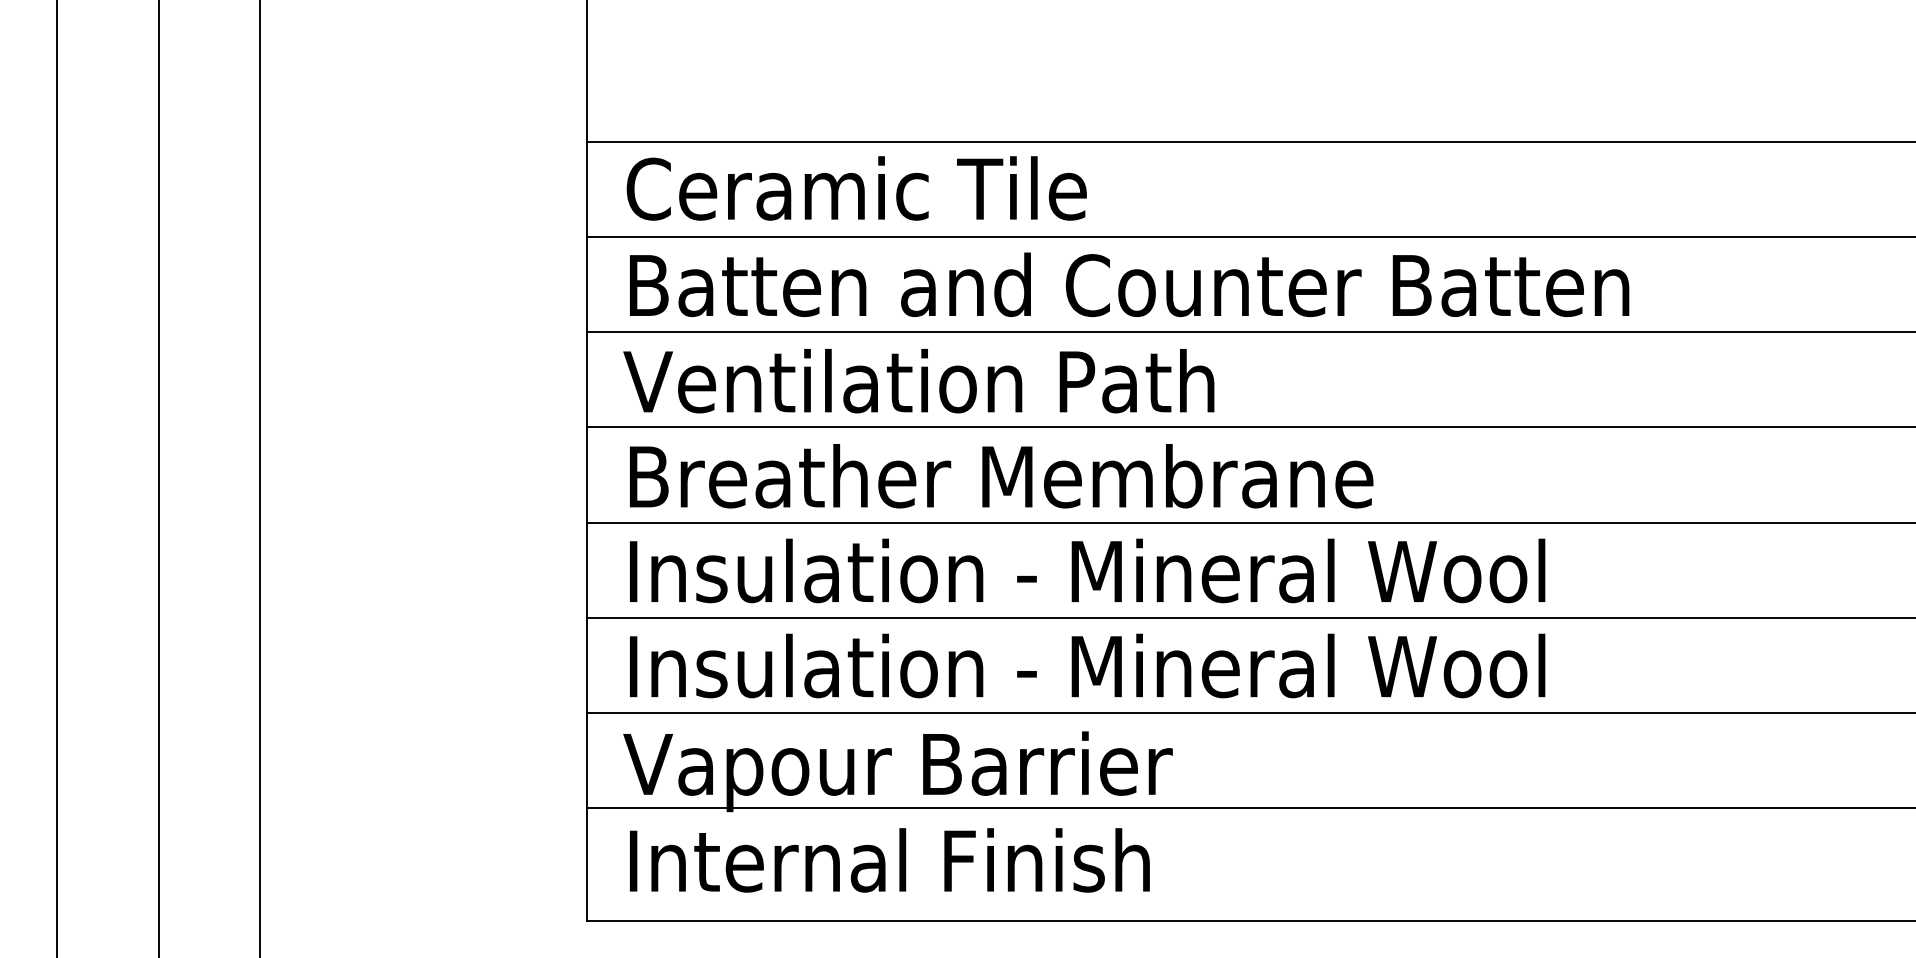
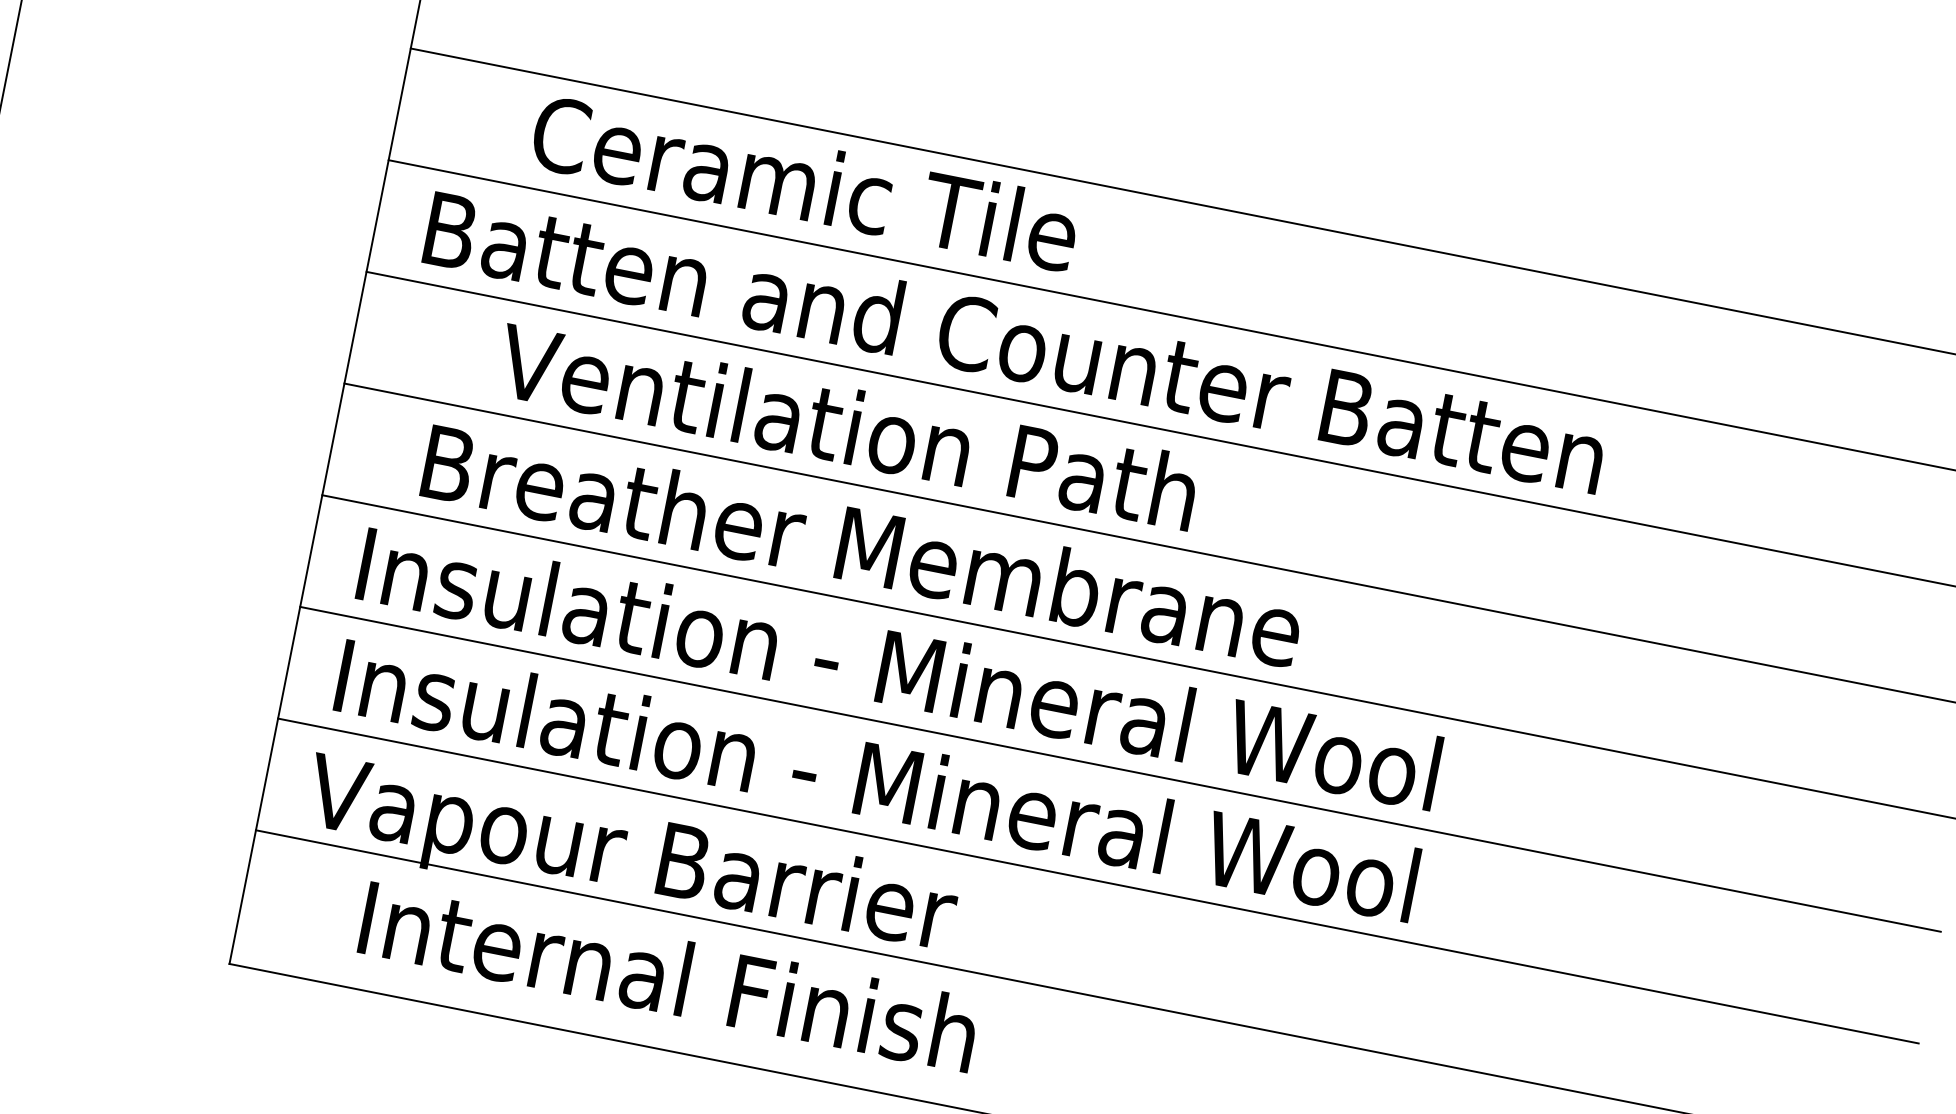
text: (856, 188) -> (805, 182), moved
text: (918, 381) -> (847, 426), moved
text: (1001, 476) -> (862, 546), moved
text: (889, 860) -> (668, 976), moved

